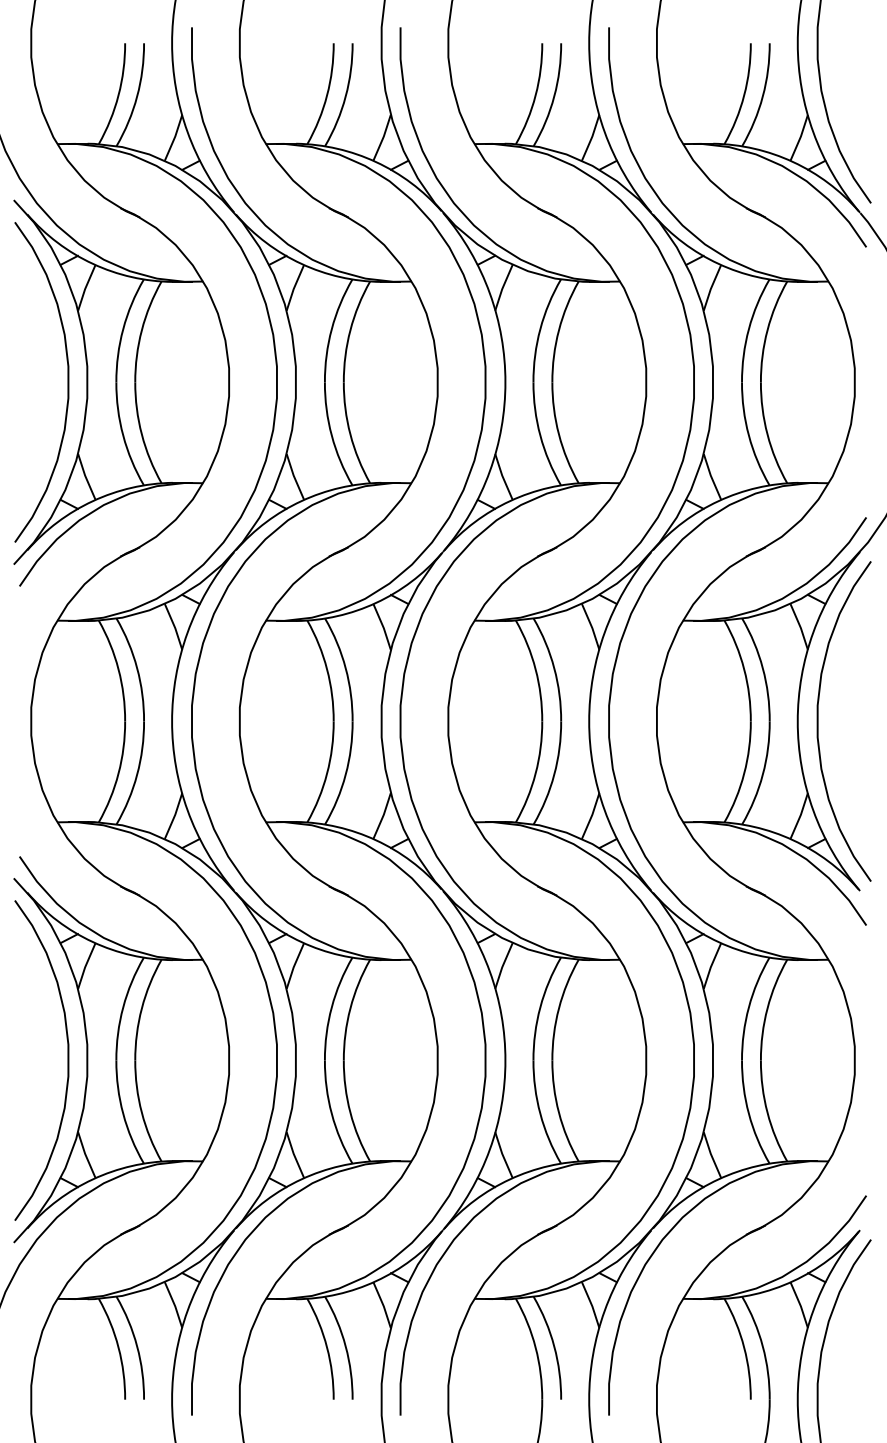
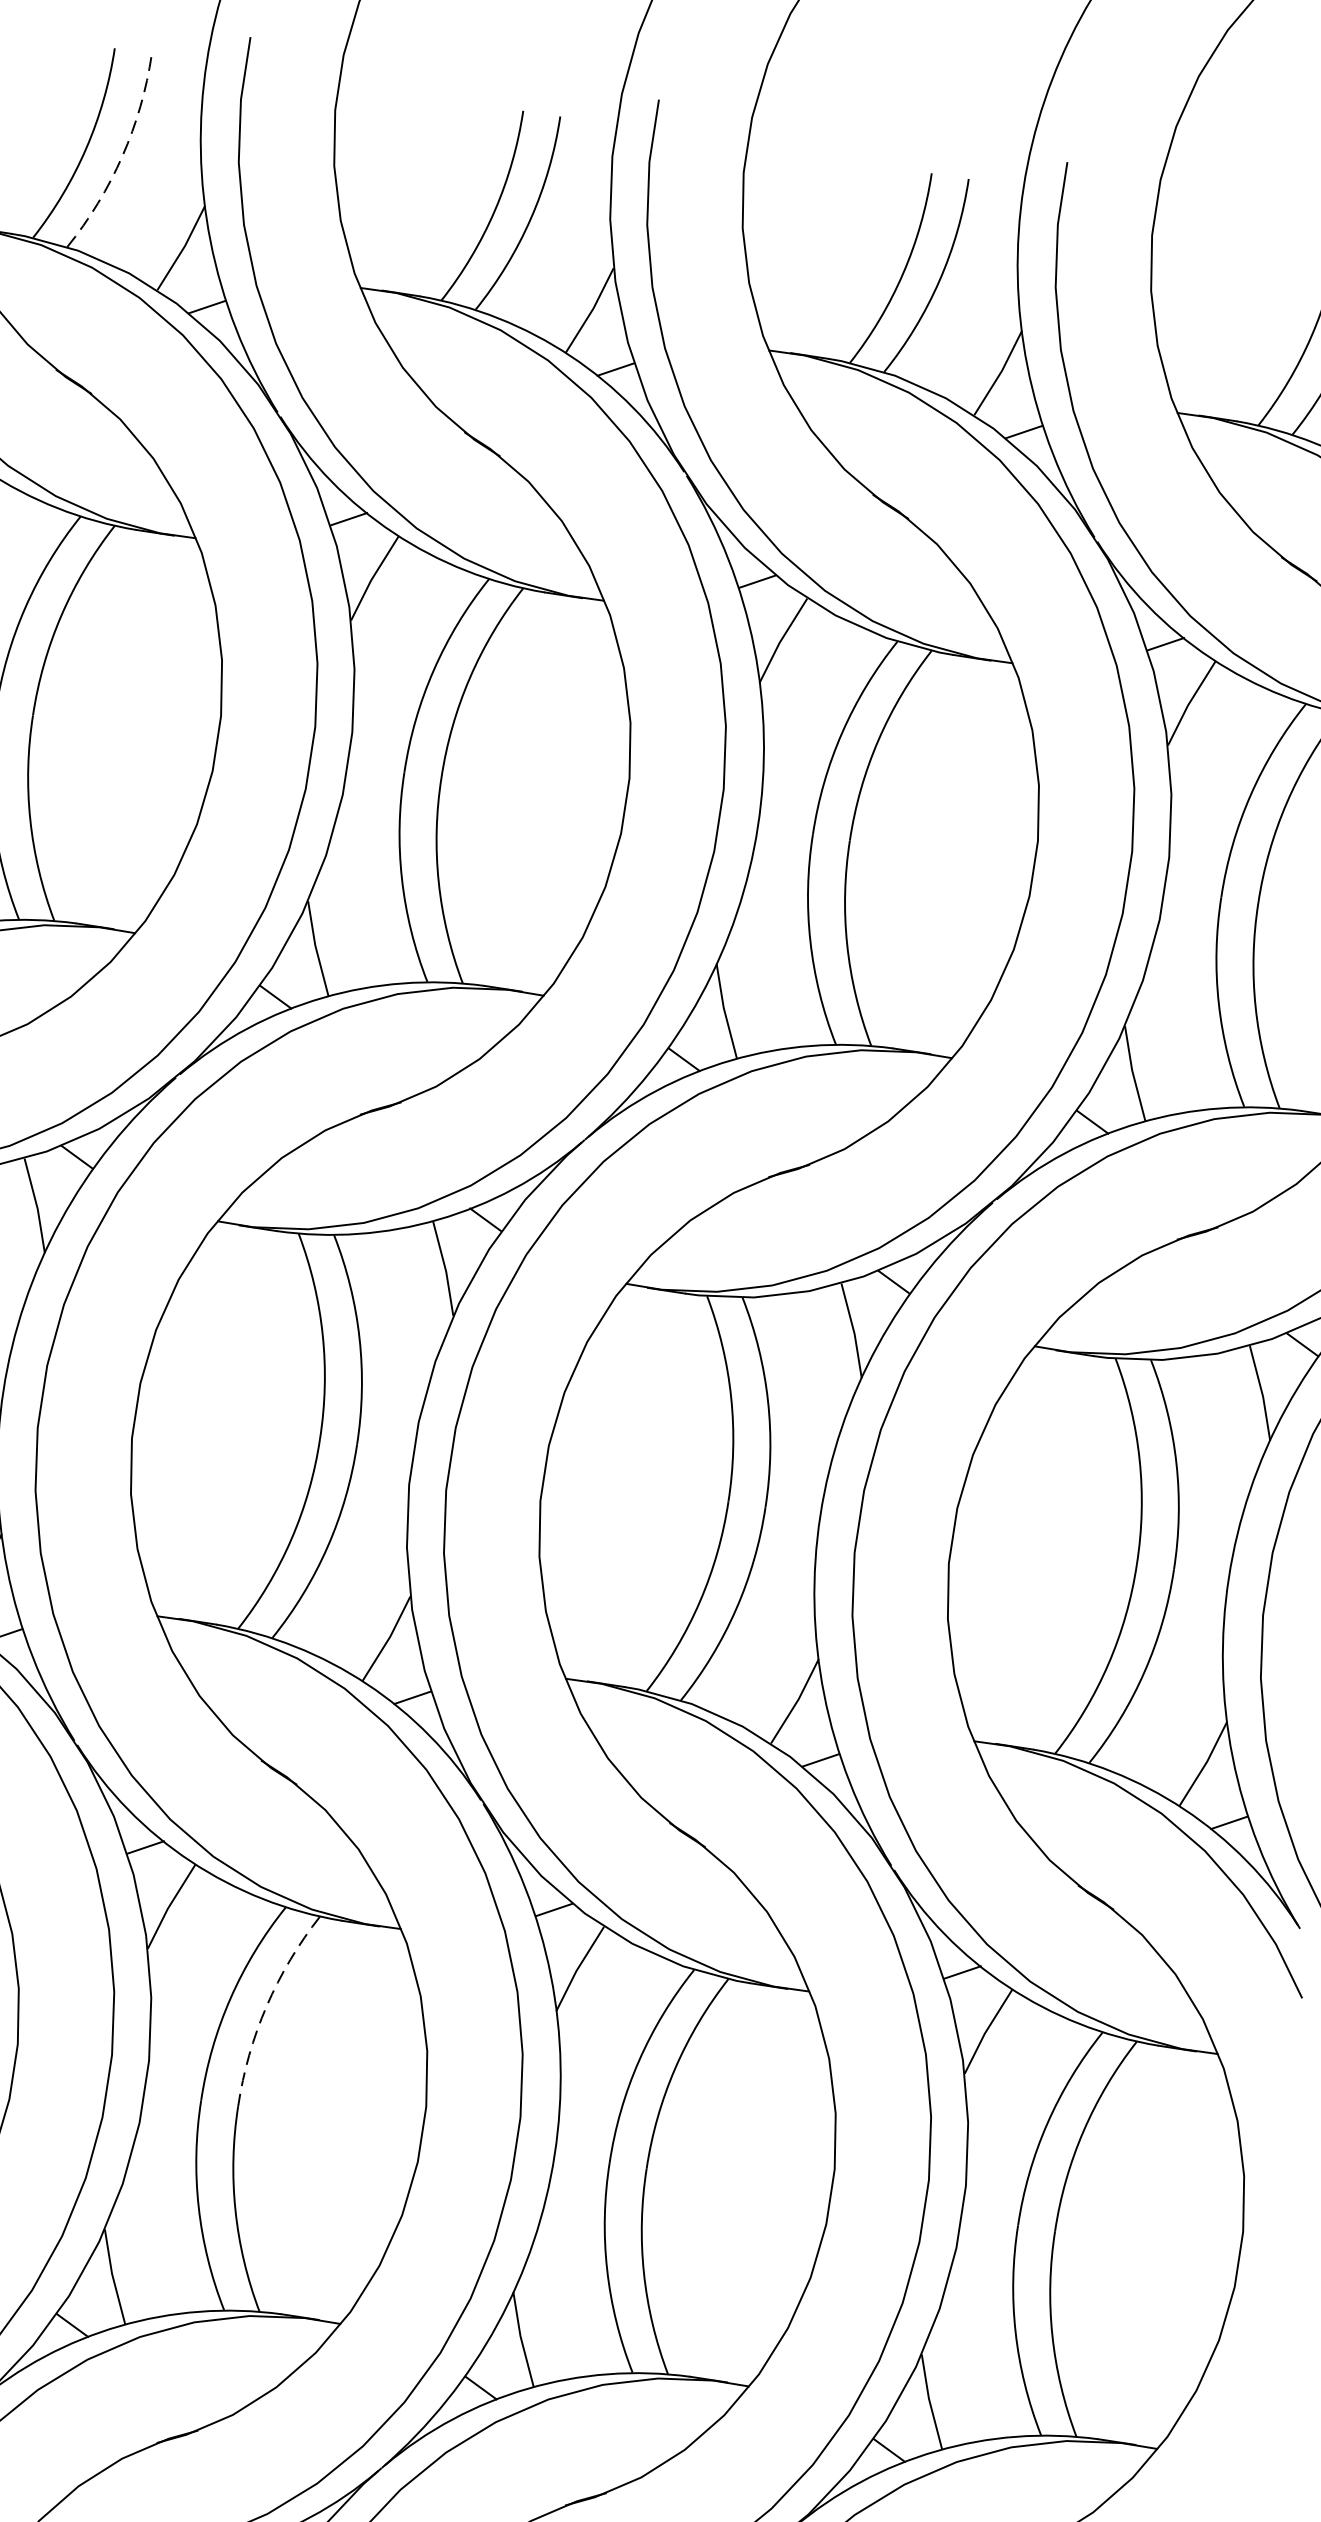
arc: (137, 96) -> (123, 156), solid -> dashed
arc: (350, 1008) -> (266, 2006), solid -> dashed

